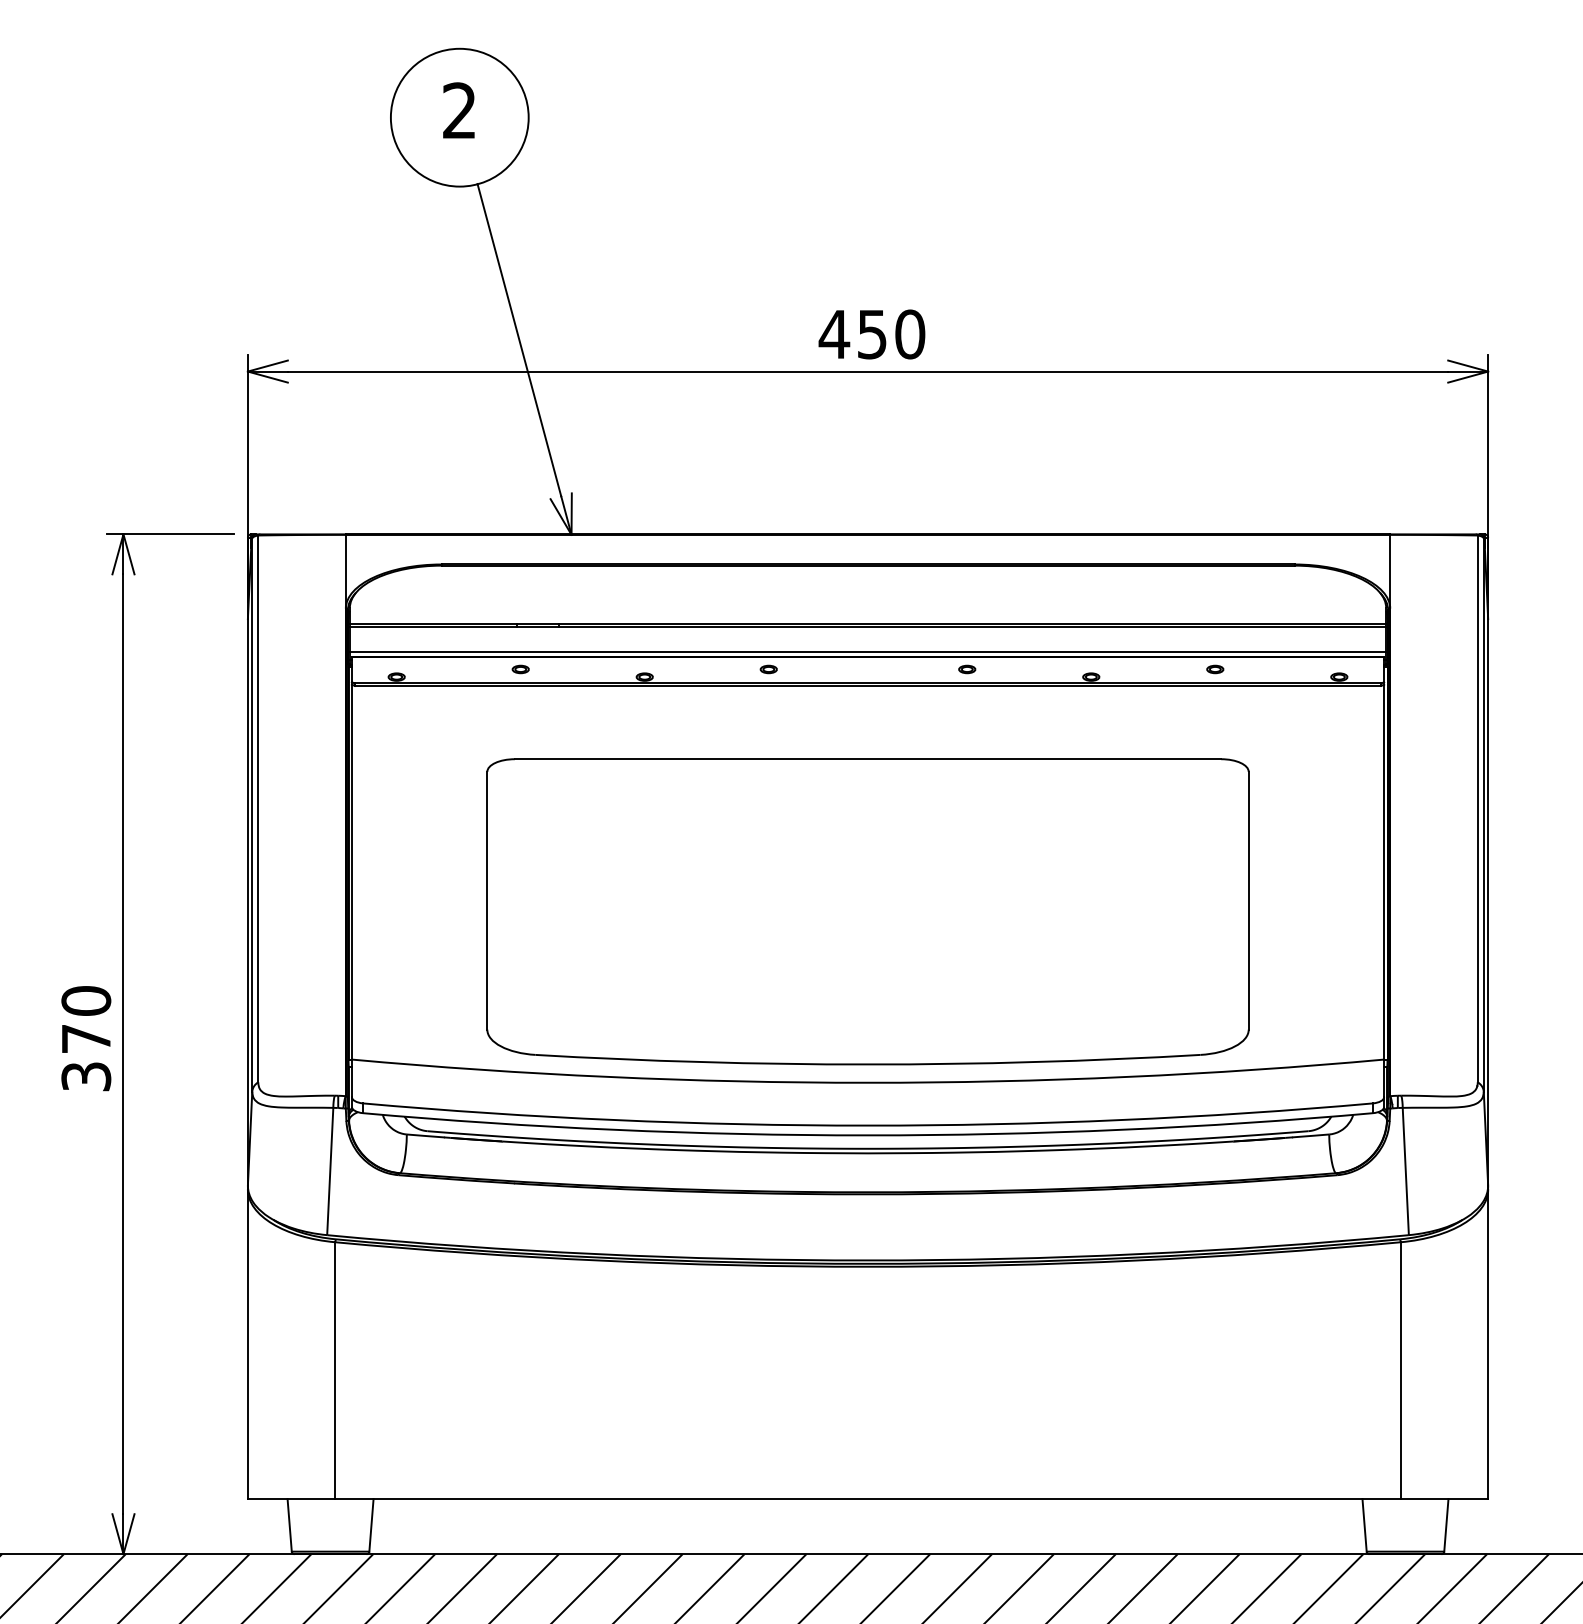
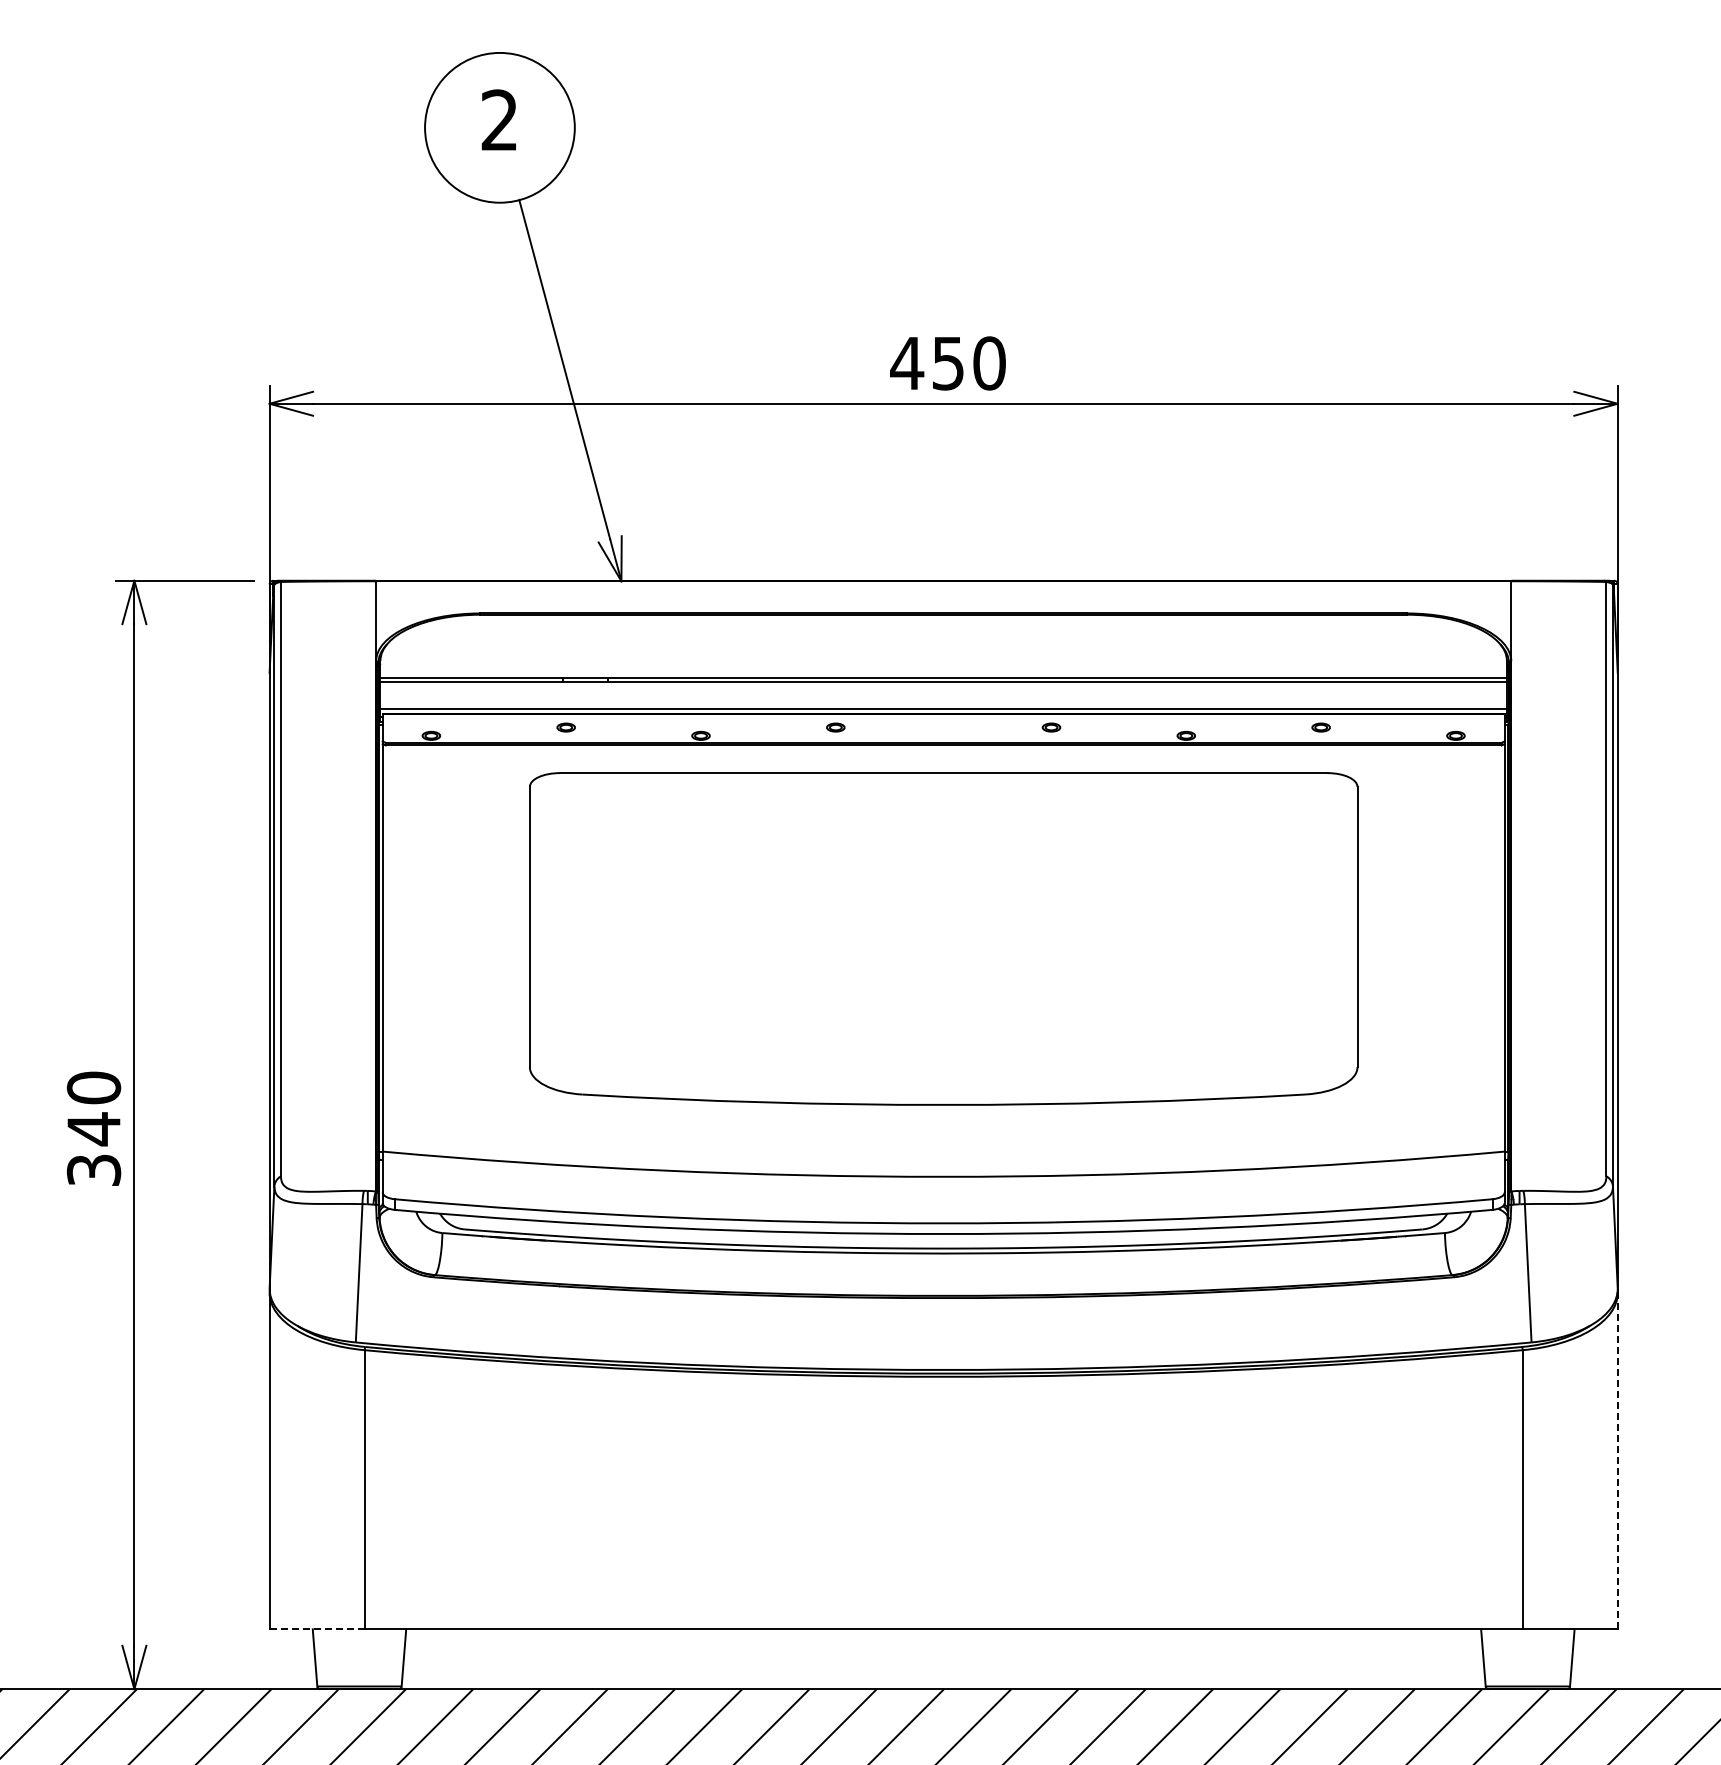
part: (867, 911) -> (943, 938), moved
text: (85, 1039) -> (93, 1129), 370 -> 340
line: (1487, 1343) -> (1617, 1460), solid -> dashed
line: (291, 1499) -> (317, 1629), solid -> dashed

